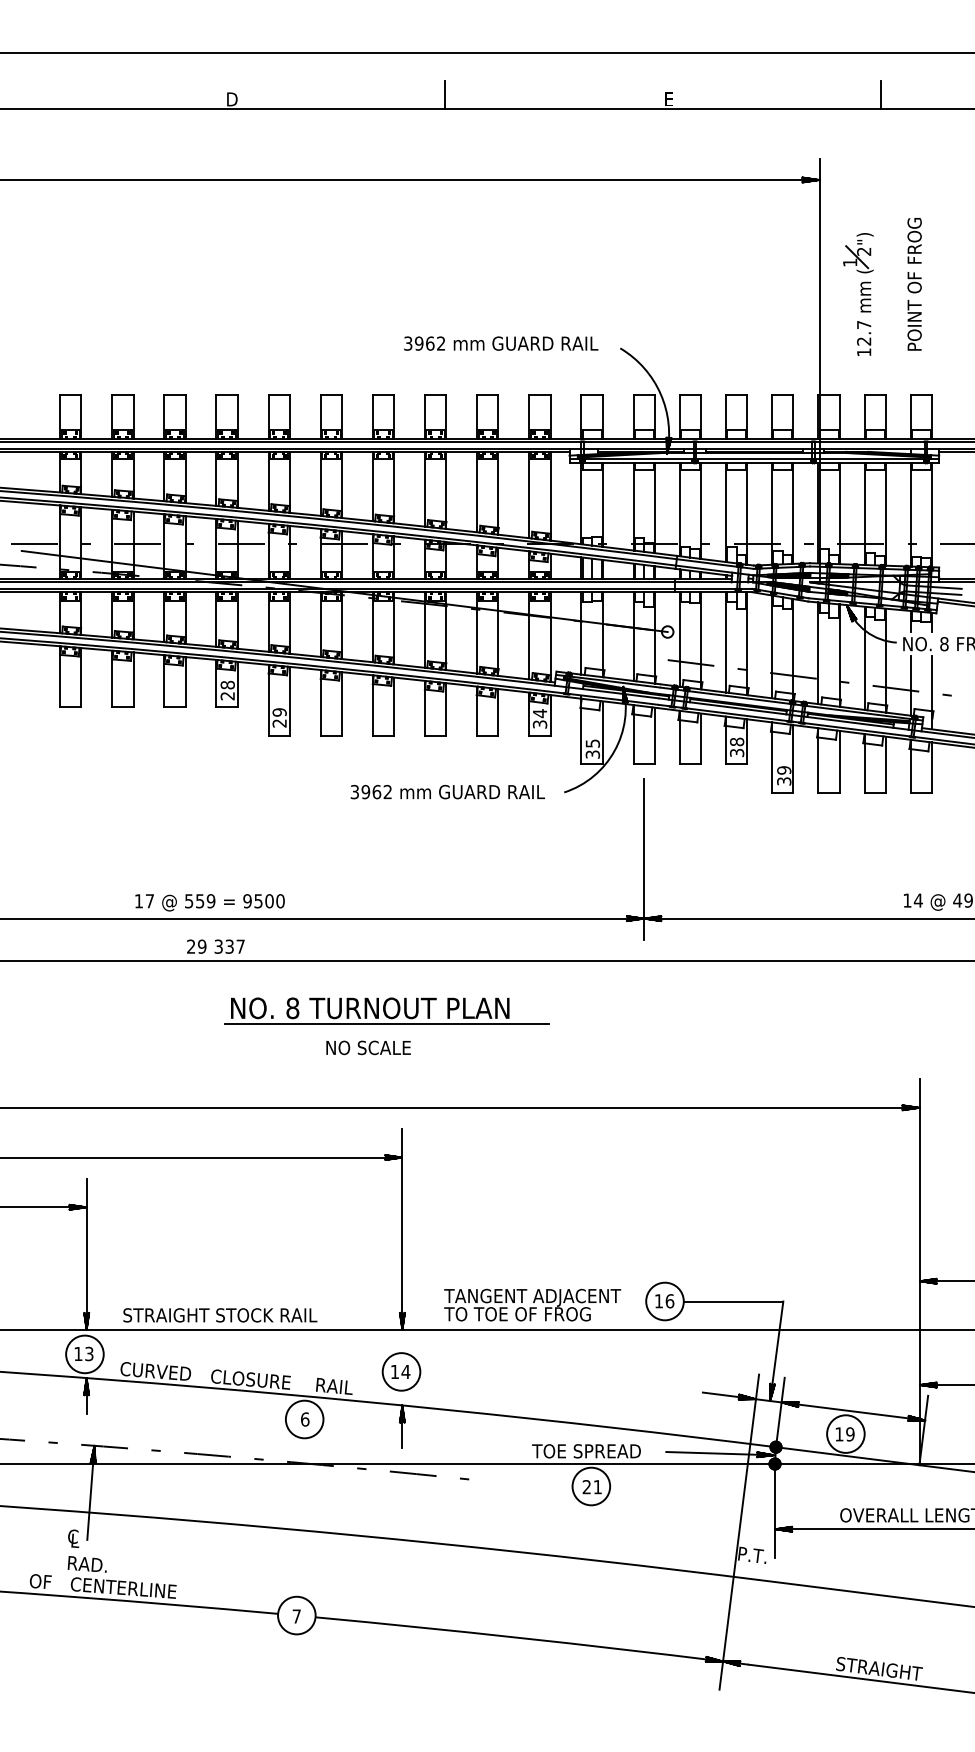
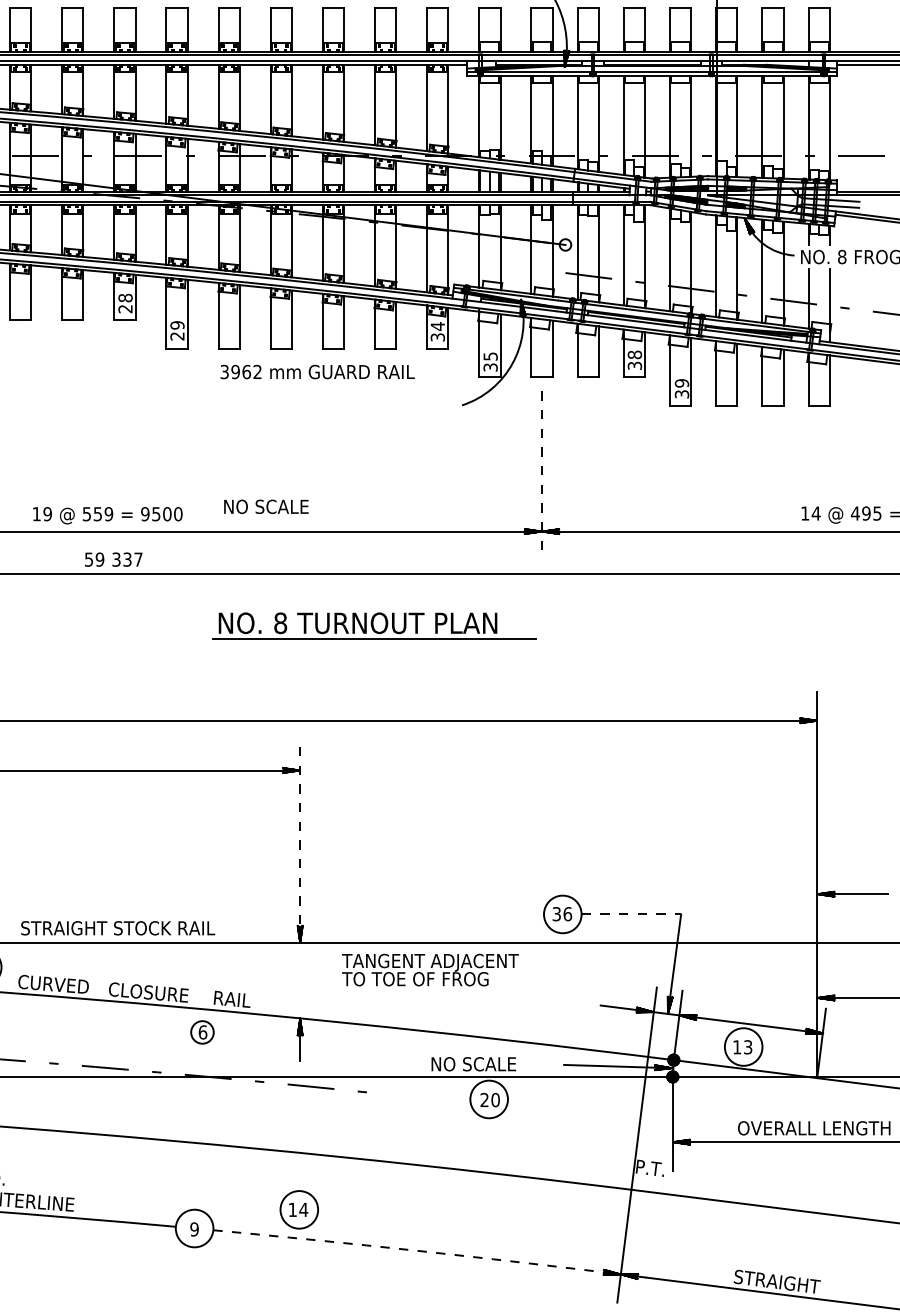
text: (447, 791) -> (317, 371), moved
line: (644, 859) -> (542, 472), solid -> dashed
text: (149, 901) -> (47, 514), 17 -> 19
text: (191, 946) -> (89, 559), 29 -> 59
part: (386, 1010) -> (374, 625), moved
text: (368, 1047) -> (266, 506), moved
line: (402, 1229) -> (300, 842), solid -> dashed
text: (658, 1301) -> (556, 914), 16 -> 36
line: (733, 1301) -> (631, 914), solid -> dashed
text: (532, 1304) -> (430, 969), moved
part: (401, 1371) -> (299, 1209), moved
circle: (304, 1419) -> (202, 1032), size x0.6
text: (850, 1434) -> (748, 1047), 19 -> 13
text: (586, 1451) -> (484, 1064), TOE SPREAD -> NO SCALE
text: (597, 1487) -> (495, 1100), 21 -> 20
text: (296, 1616) -> (194, 1229), 7 -> 9
arc: (519, 1637) -> (417, 1250), solid -> dashed

